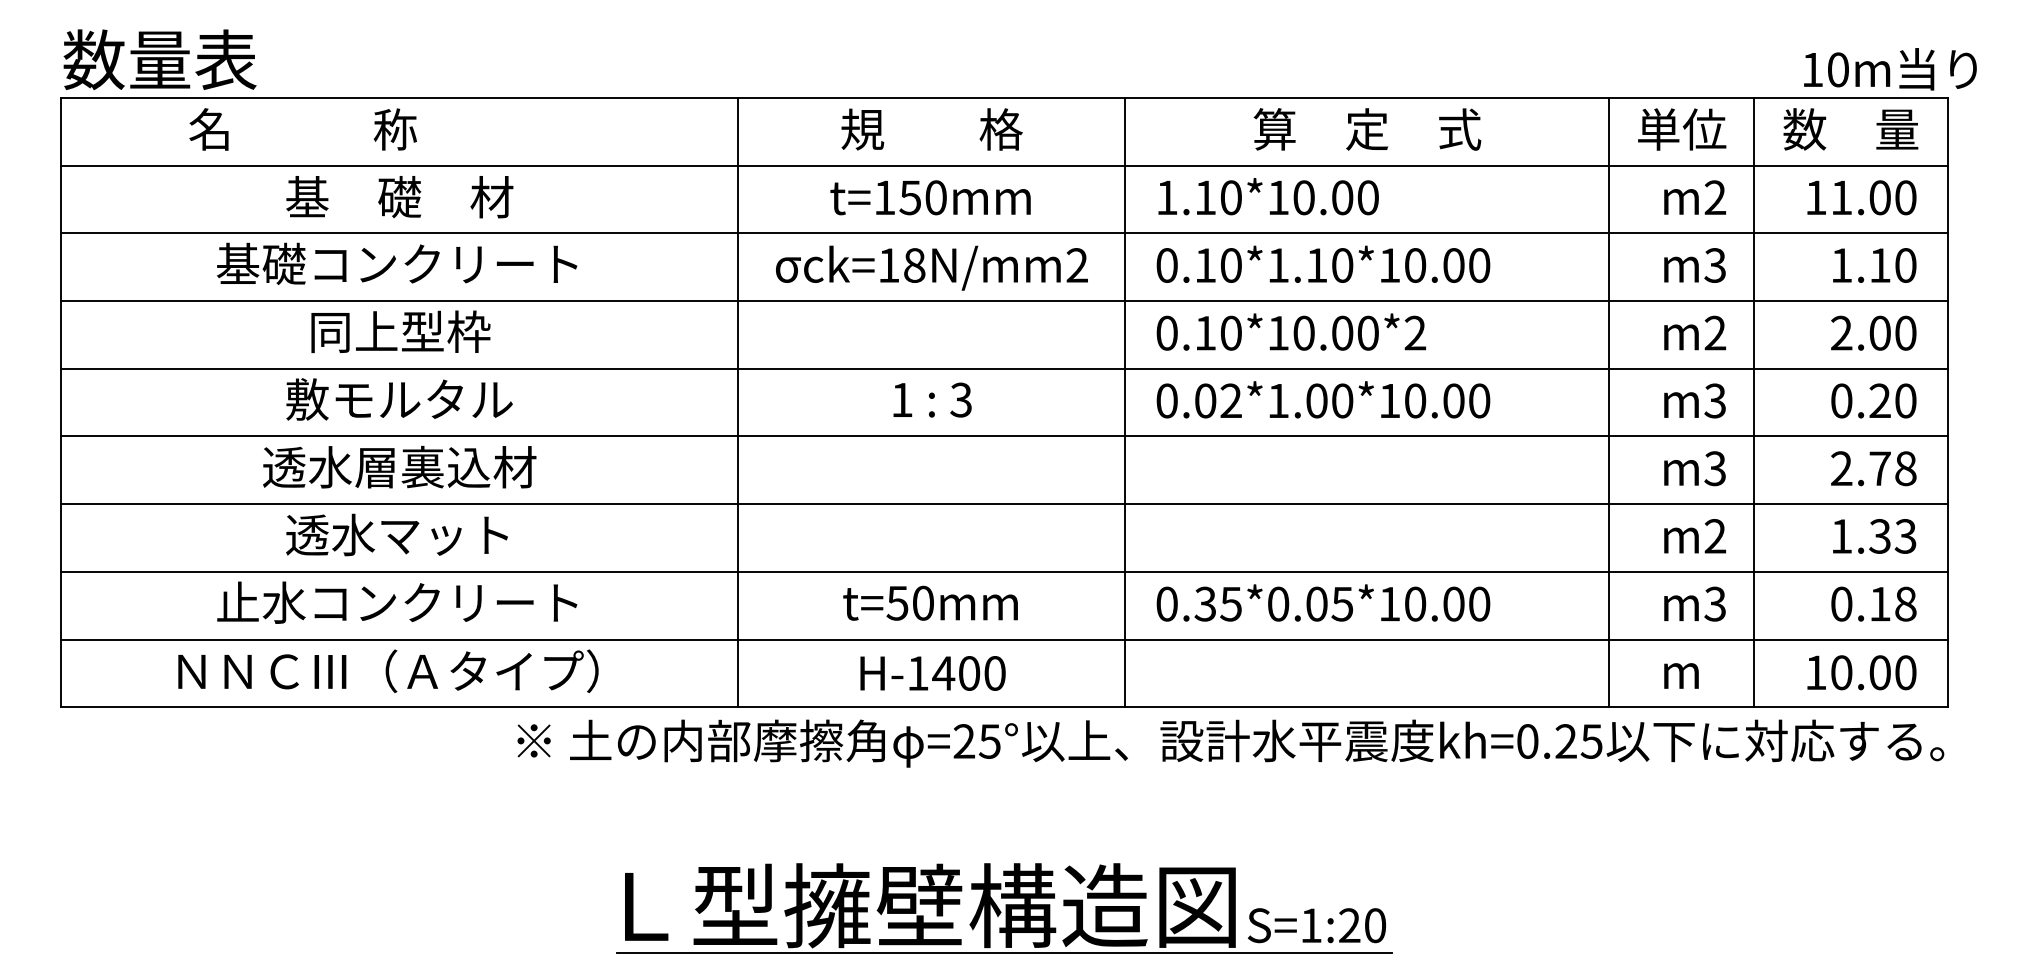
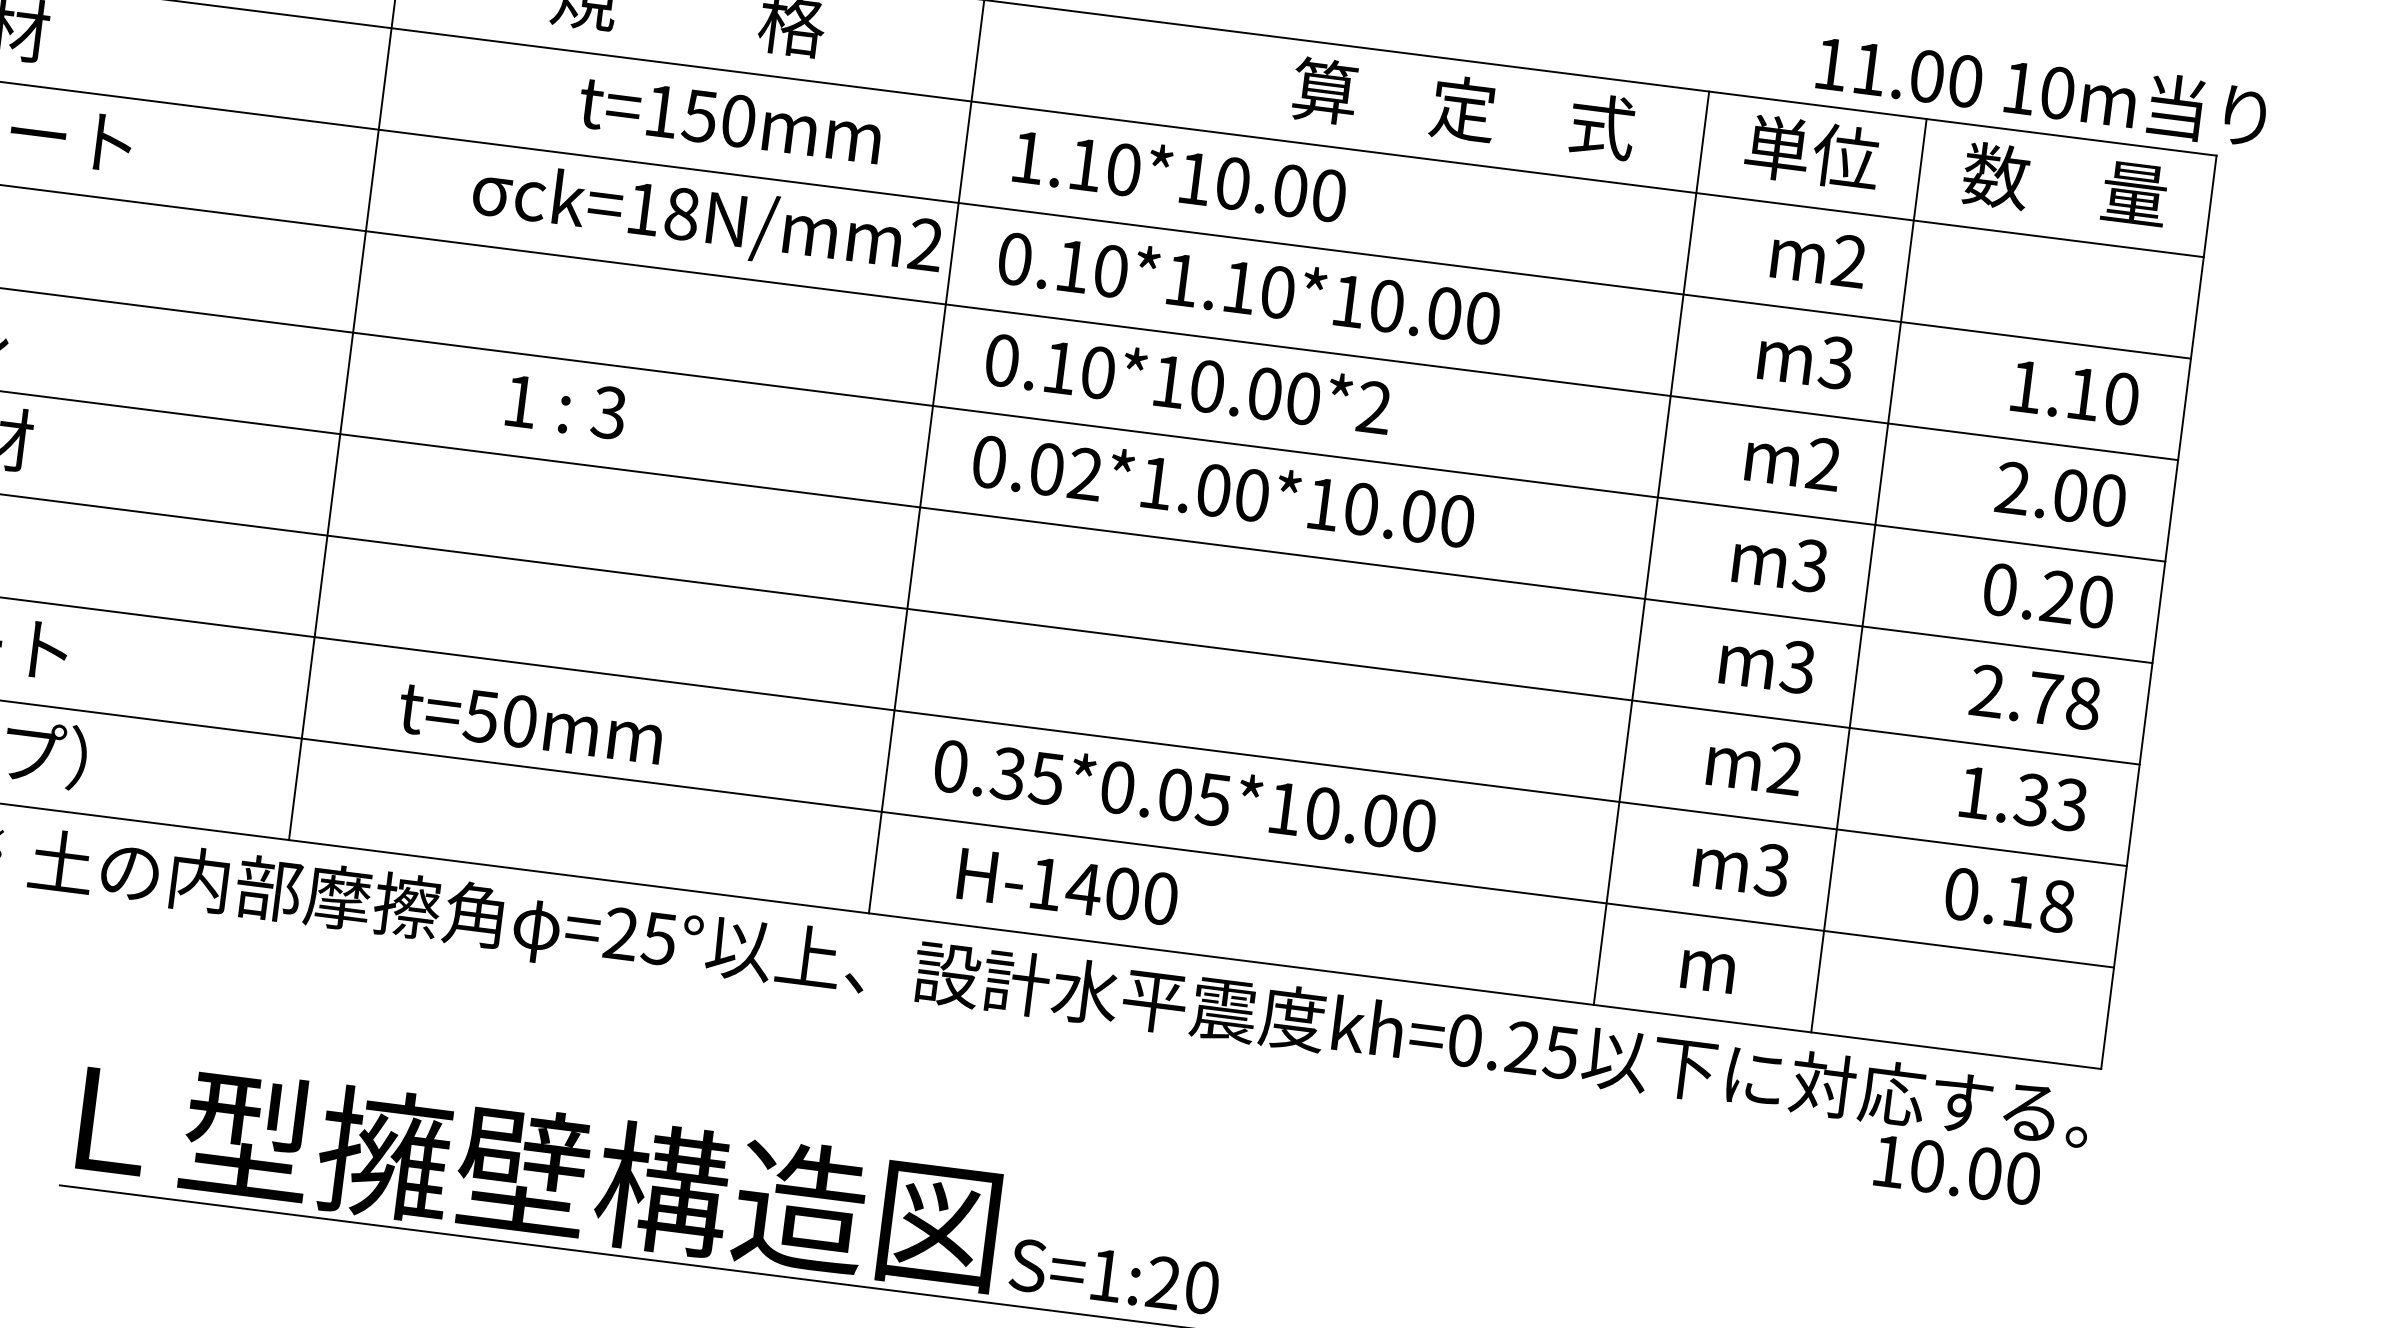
text: (1367, 129) -> (1463, 108), moved
text: (930, 197) -> (730, 119), moved
text: (1861, 197) -> (1899, 72), moved
text: (931, 267) -> (706, 220), moved
text: (932, 399) -> (566, 406), moved
text: (930, 602) -> (530, 721), moved
text: (1861, 672) -> (1957, 1169), moved
text: (932, 673) -> (1067, 886), moved

